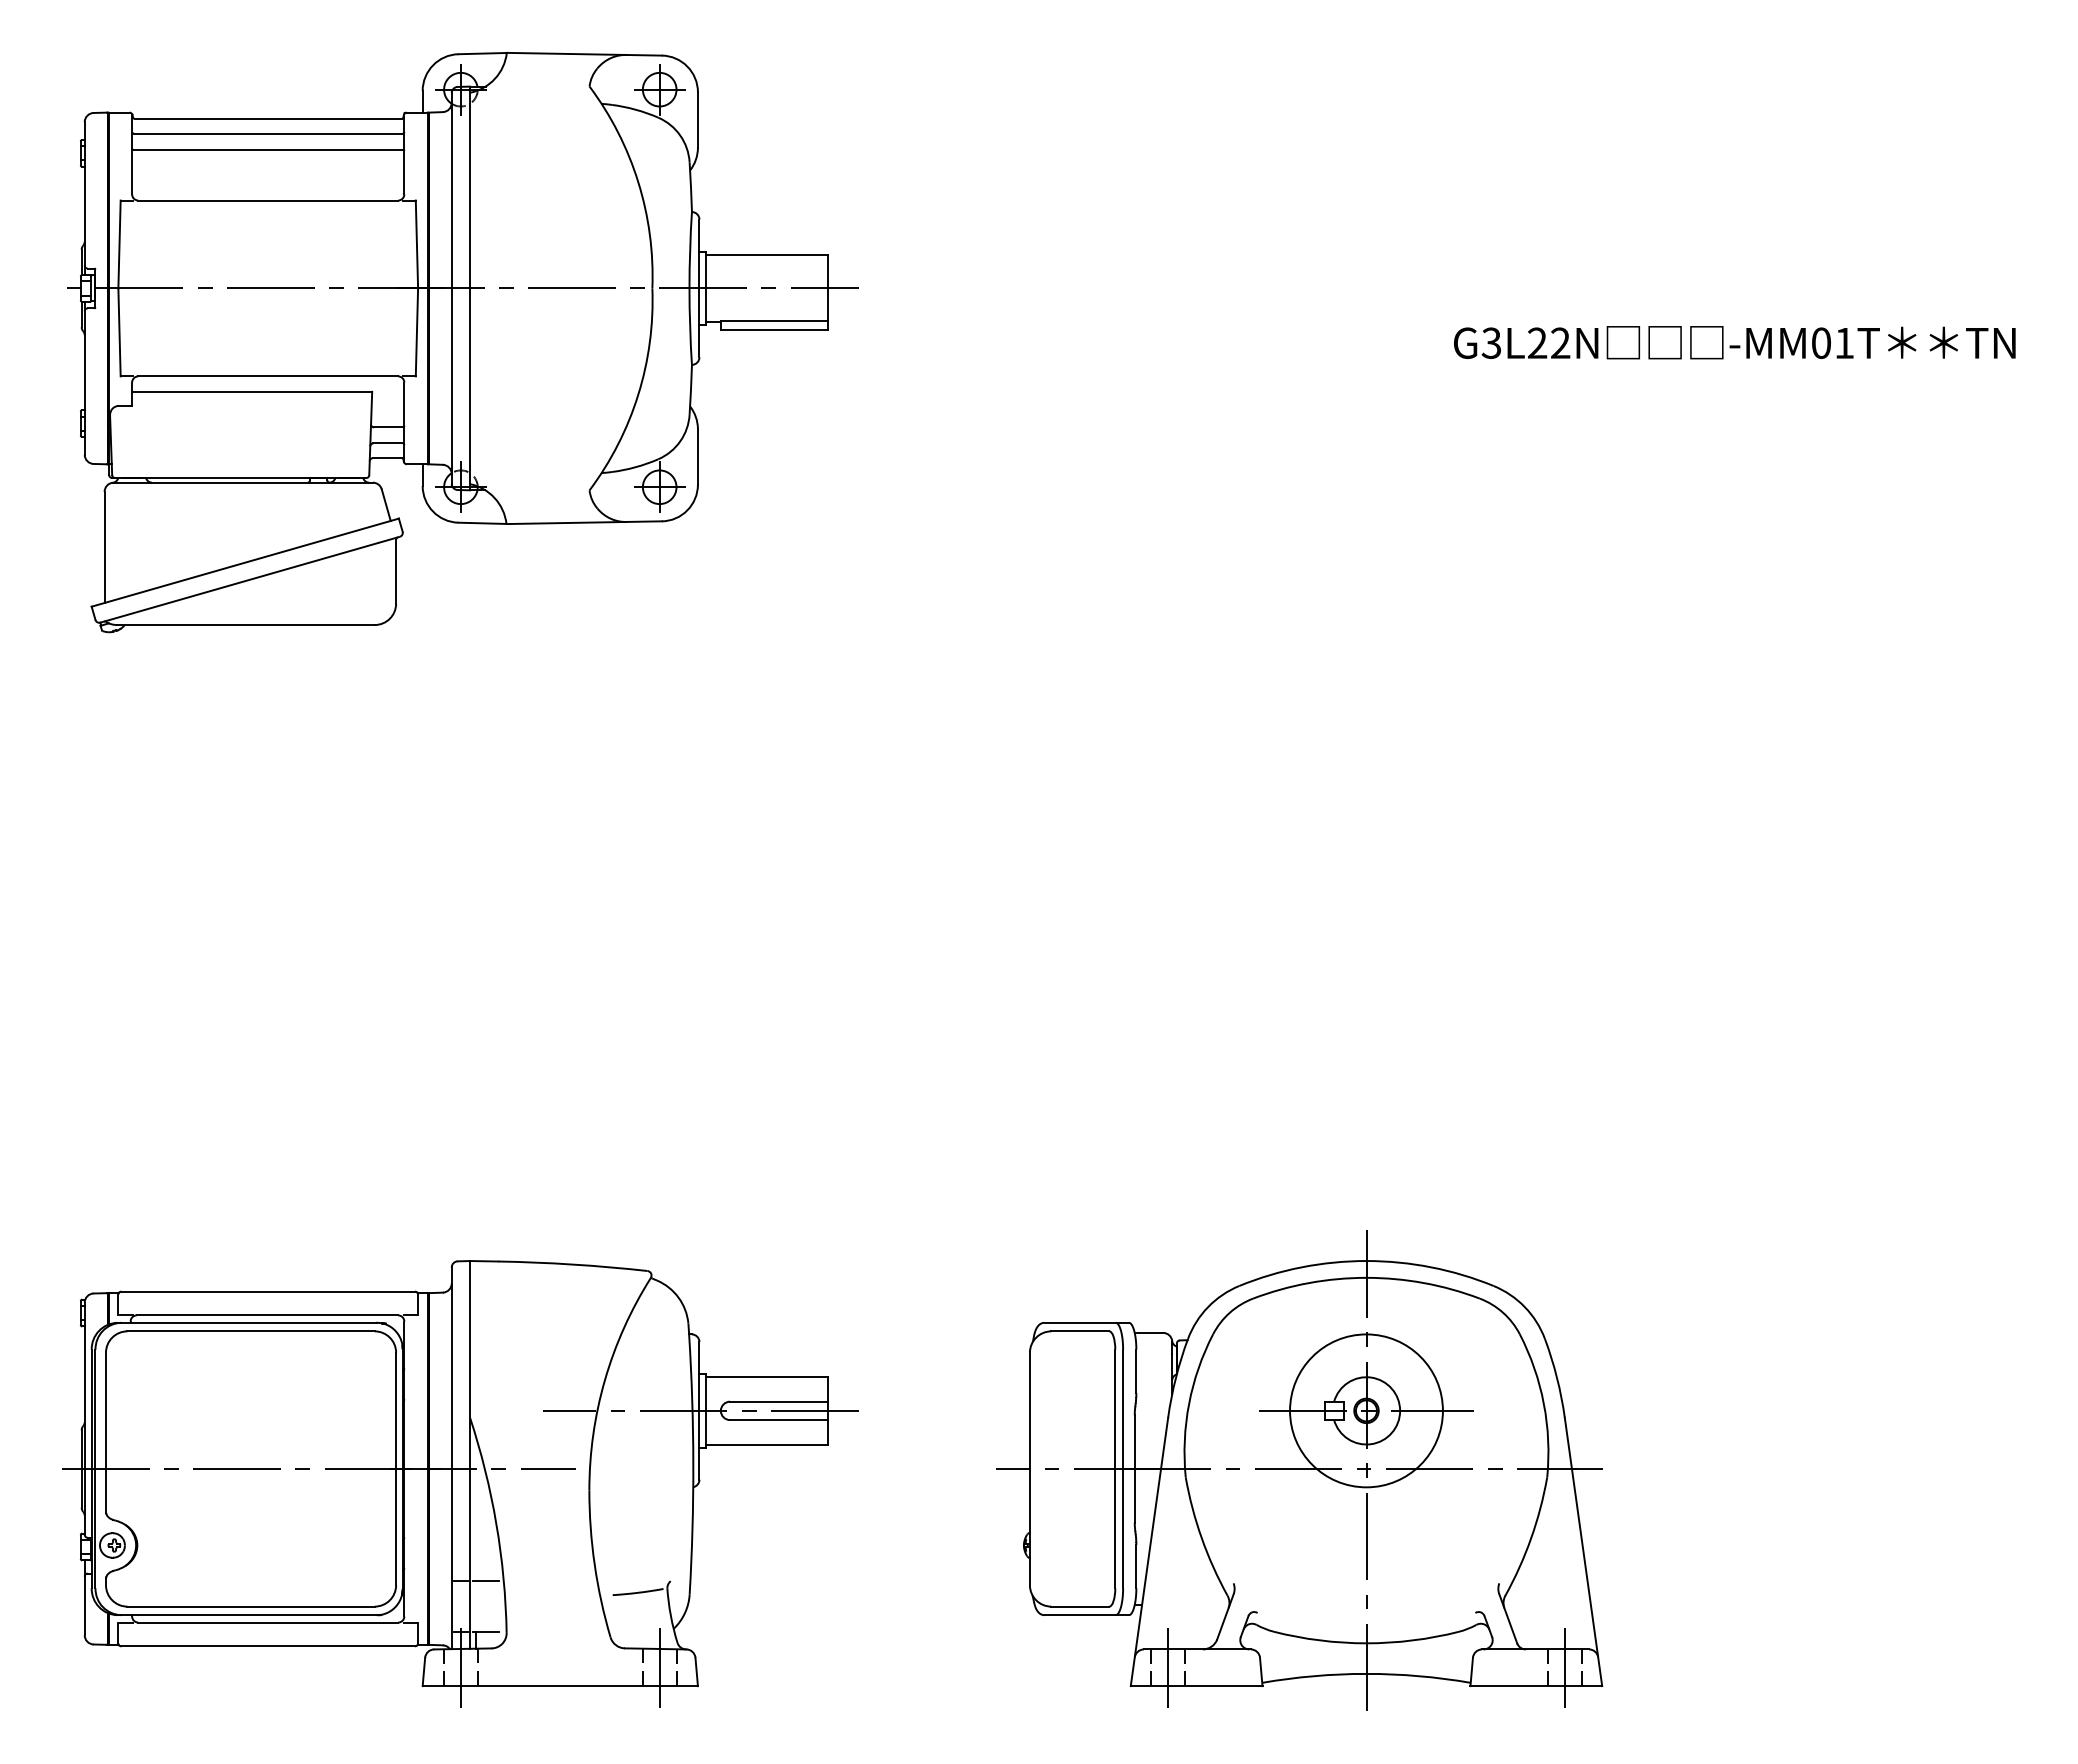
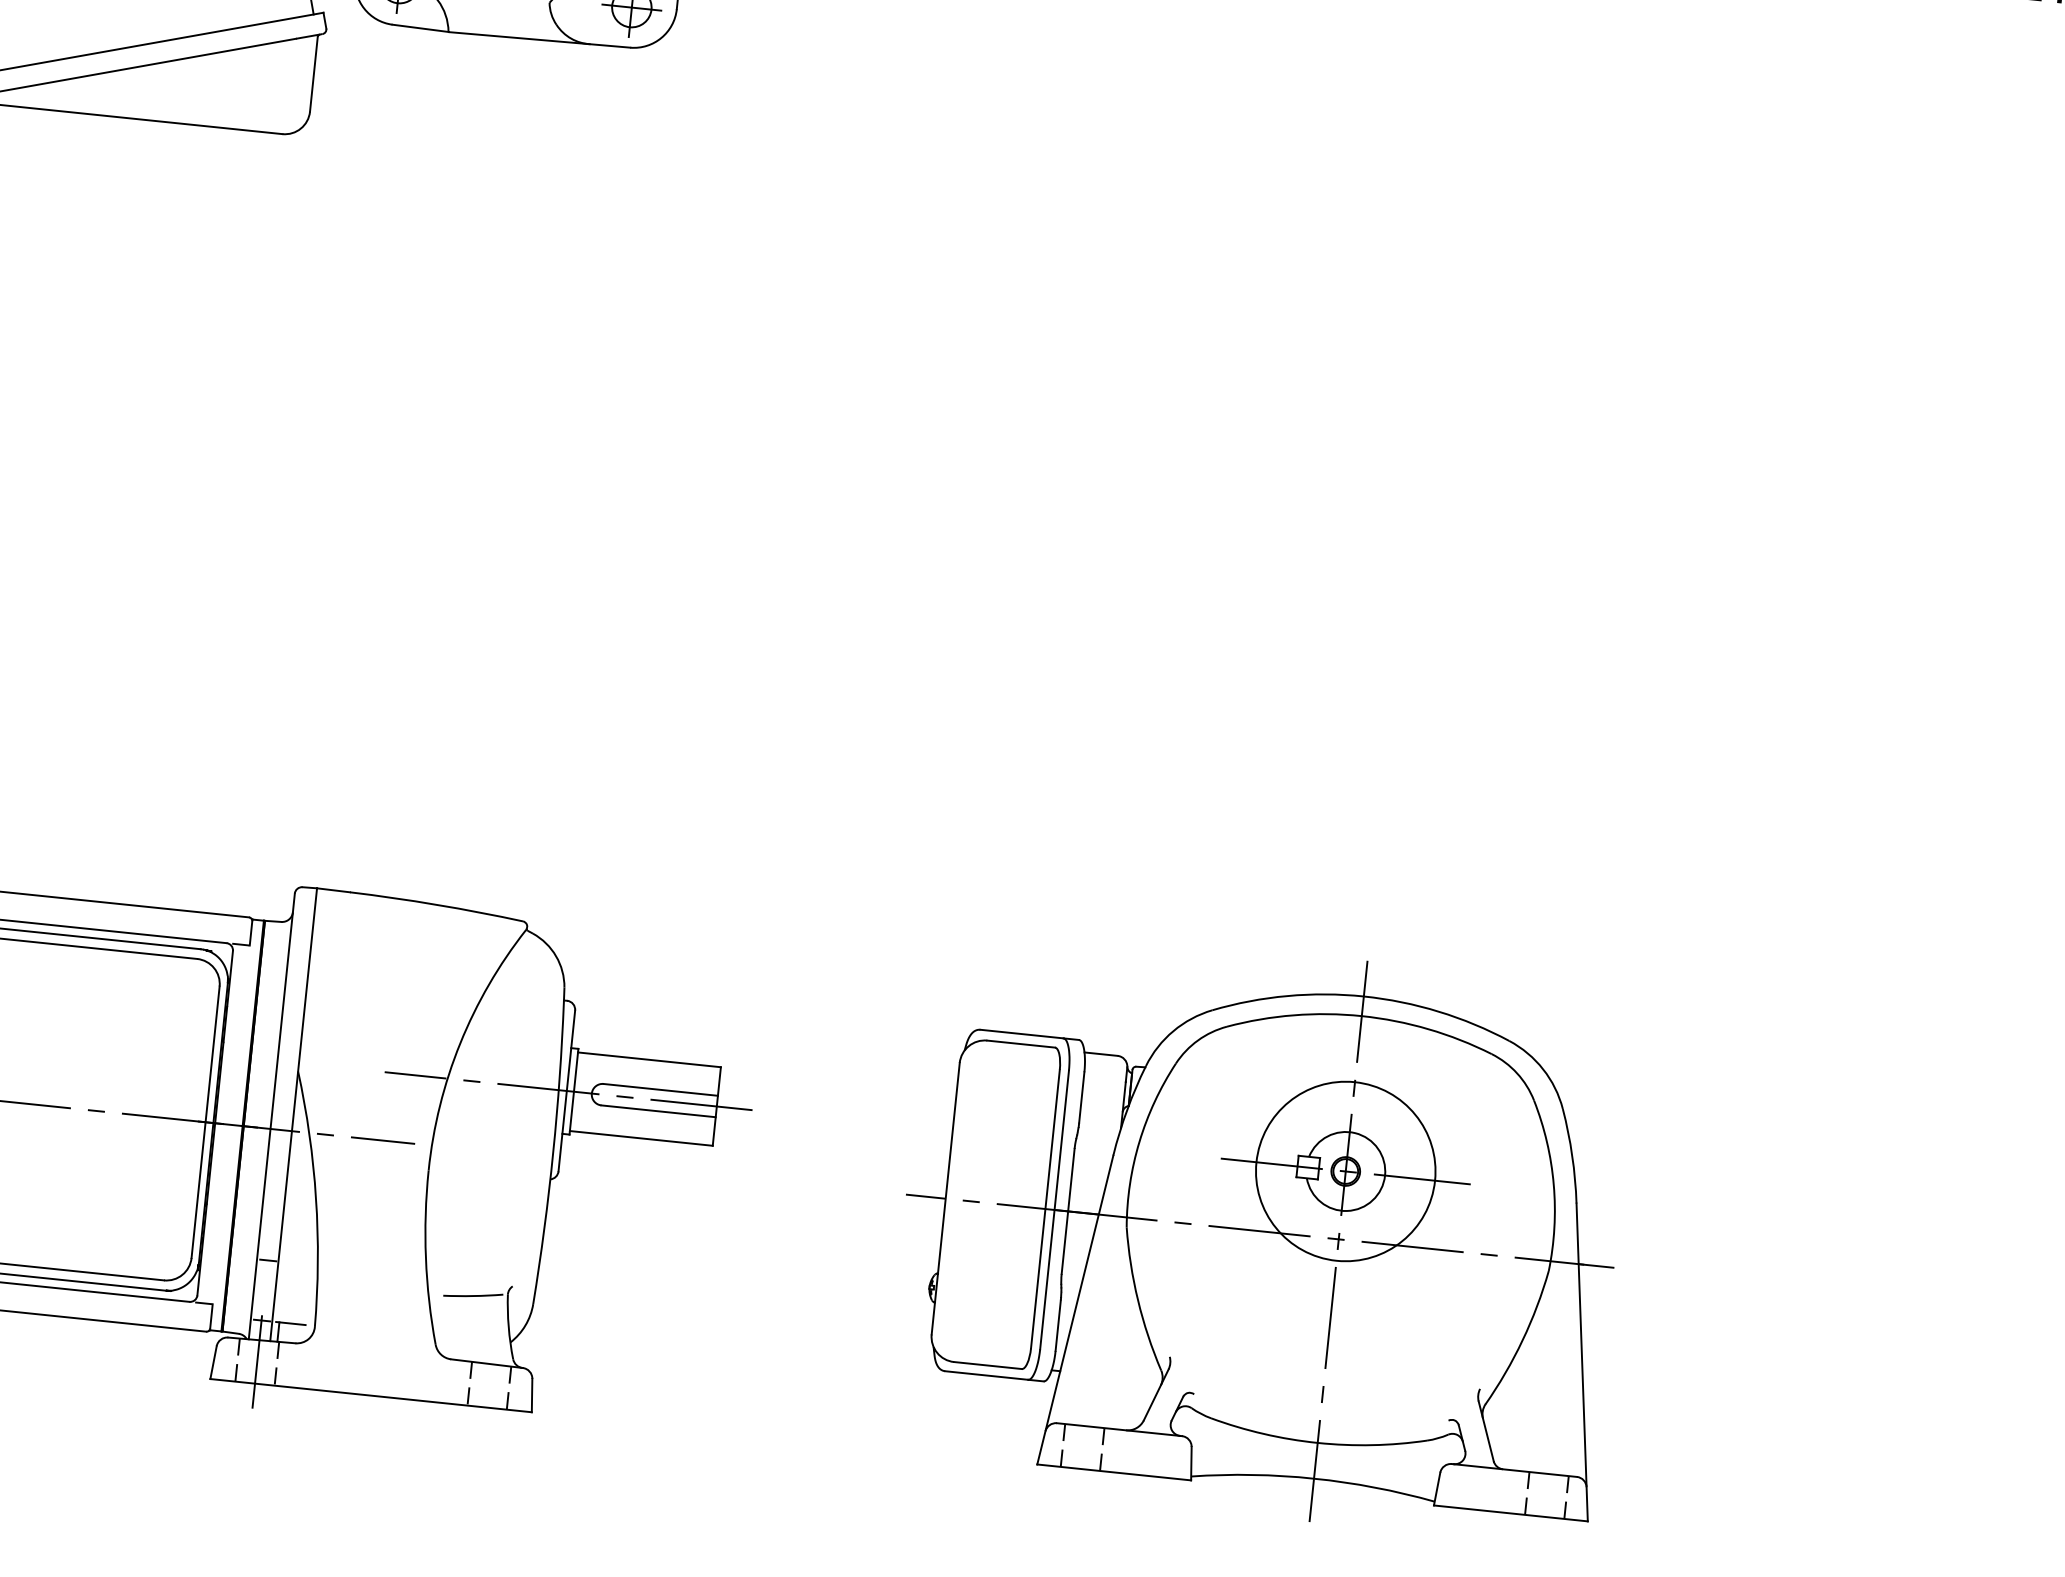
line: (485, 1580) -> (296, 1263), removed
line: (659, 1667) -> (489, 1385), removed
line: (1167, 1667) -> (1082, 1447), removed
line: (1565, 1667) -> (1547, 1495), removed

